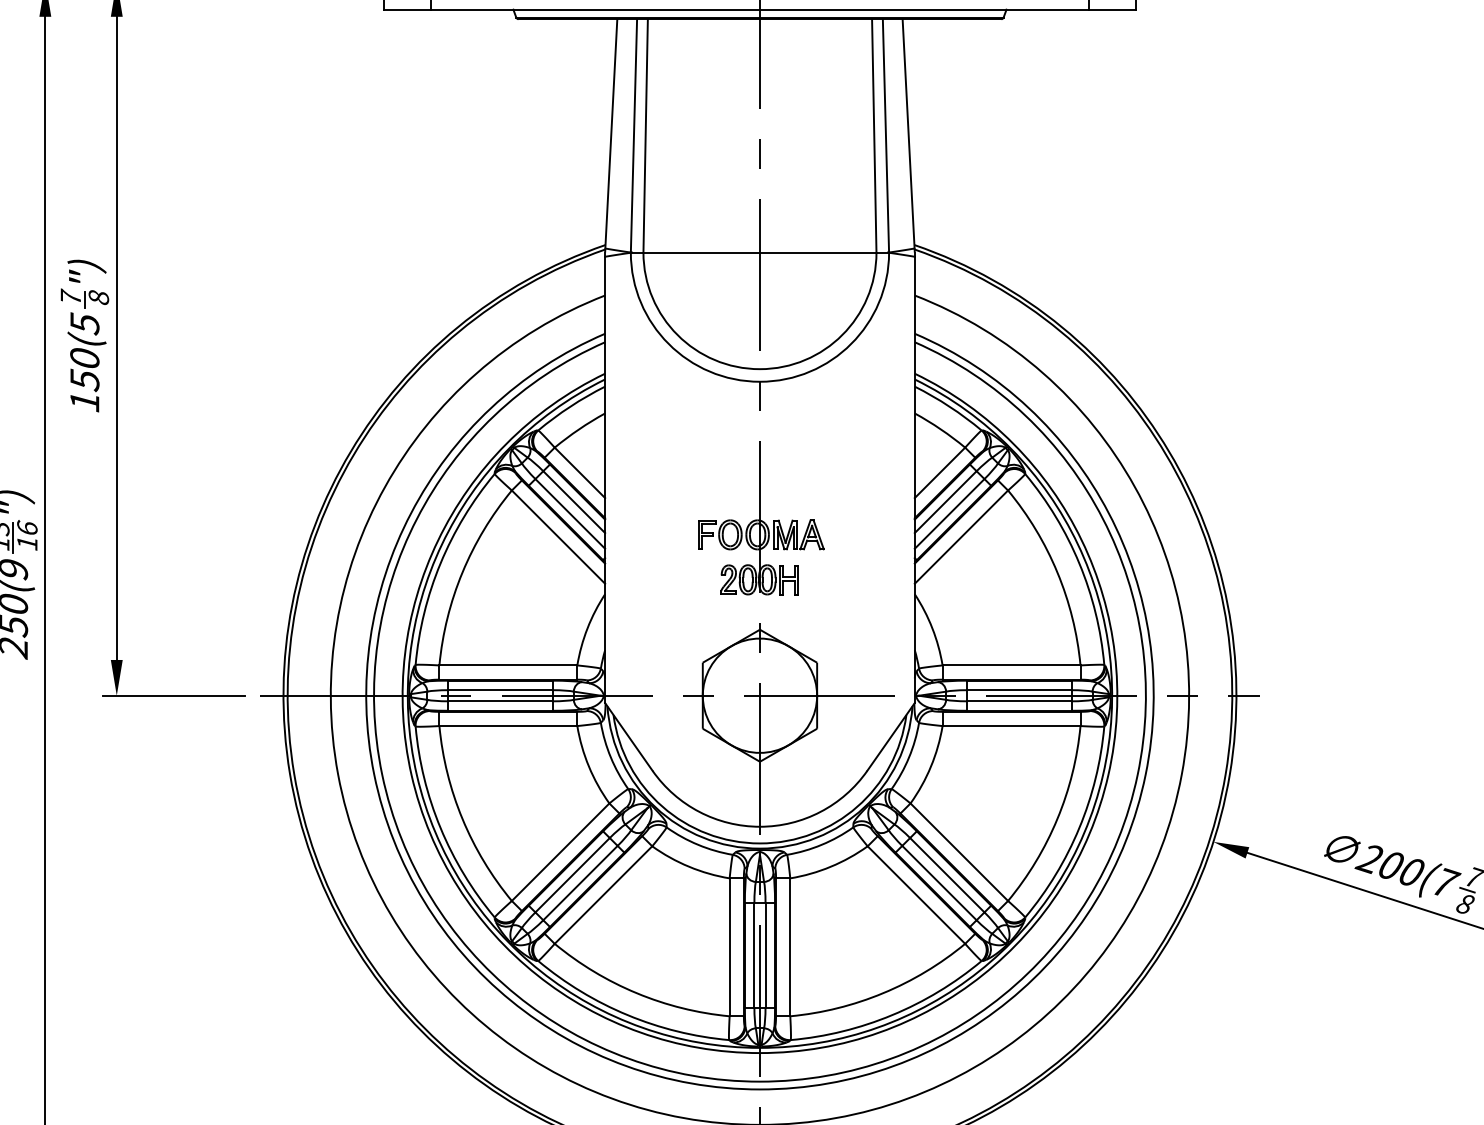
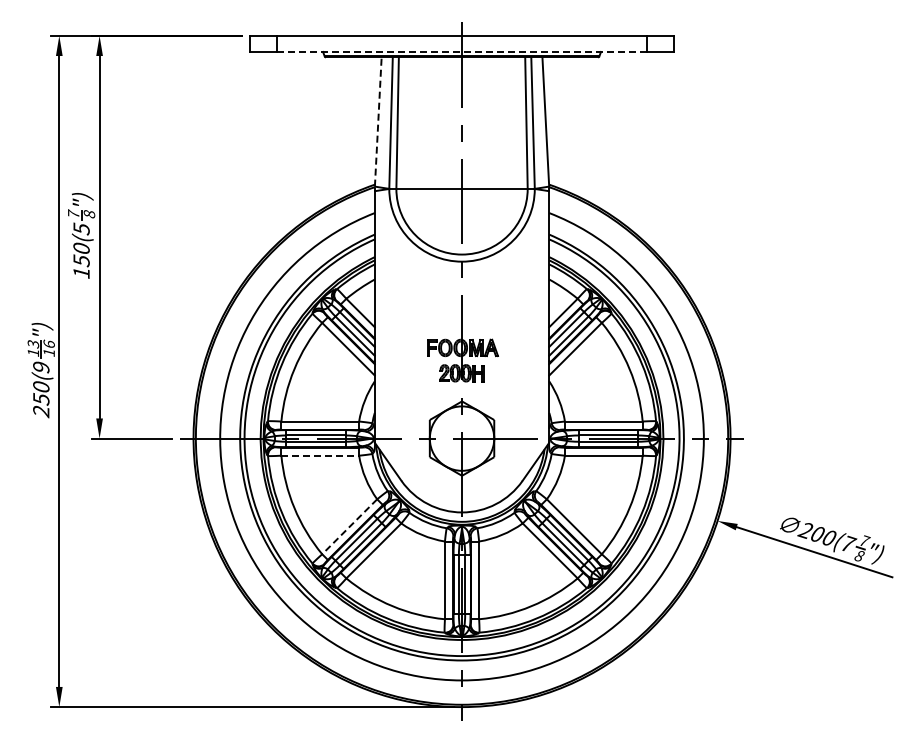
line: (758, 8) -> (461, 51), solid -> dashed
line: (611, 133) -> (378, 121), solid -> dashed
line: (508, 725) -> (320, 455), solid -> dashed
line: (560, 851) -> (349, 526), solid -> dashed

